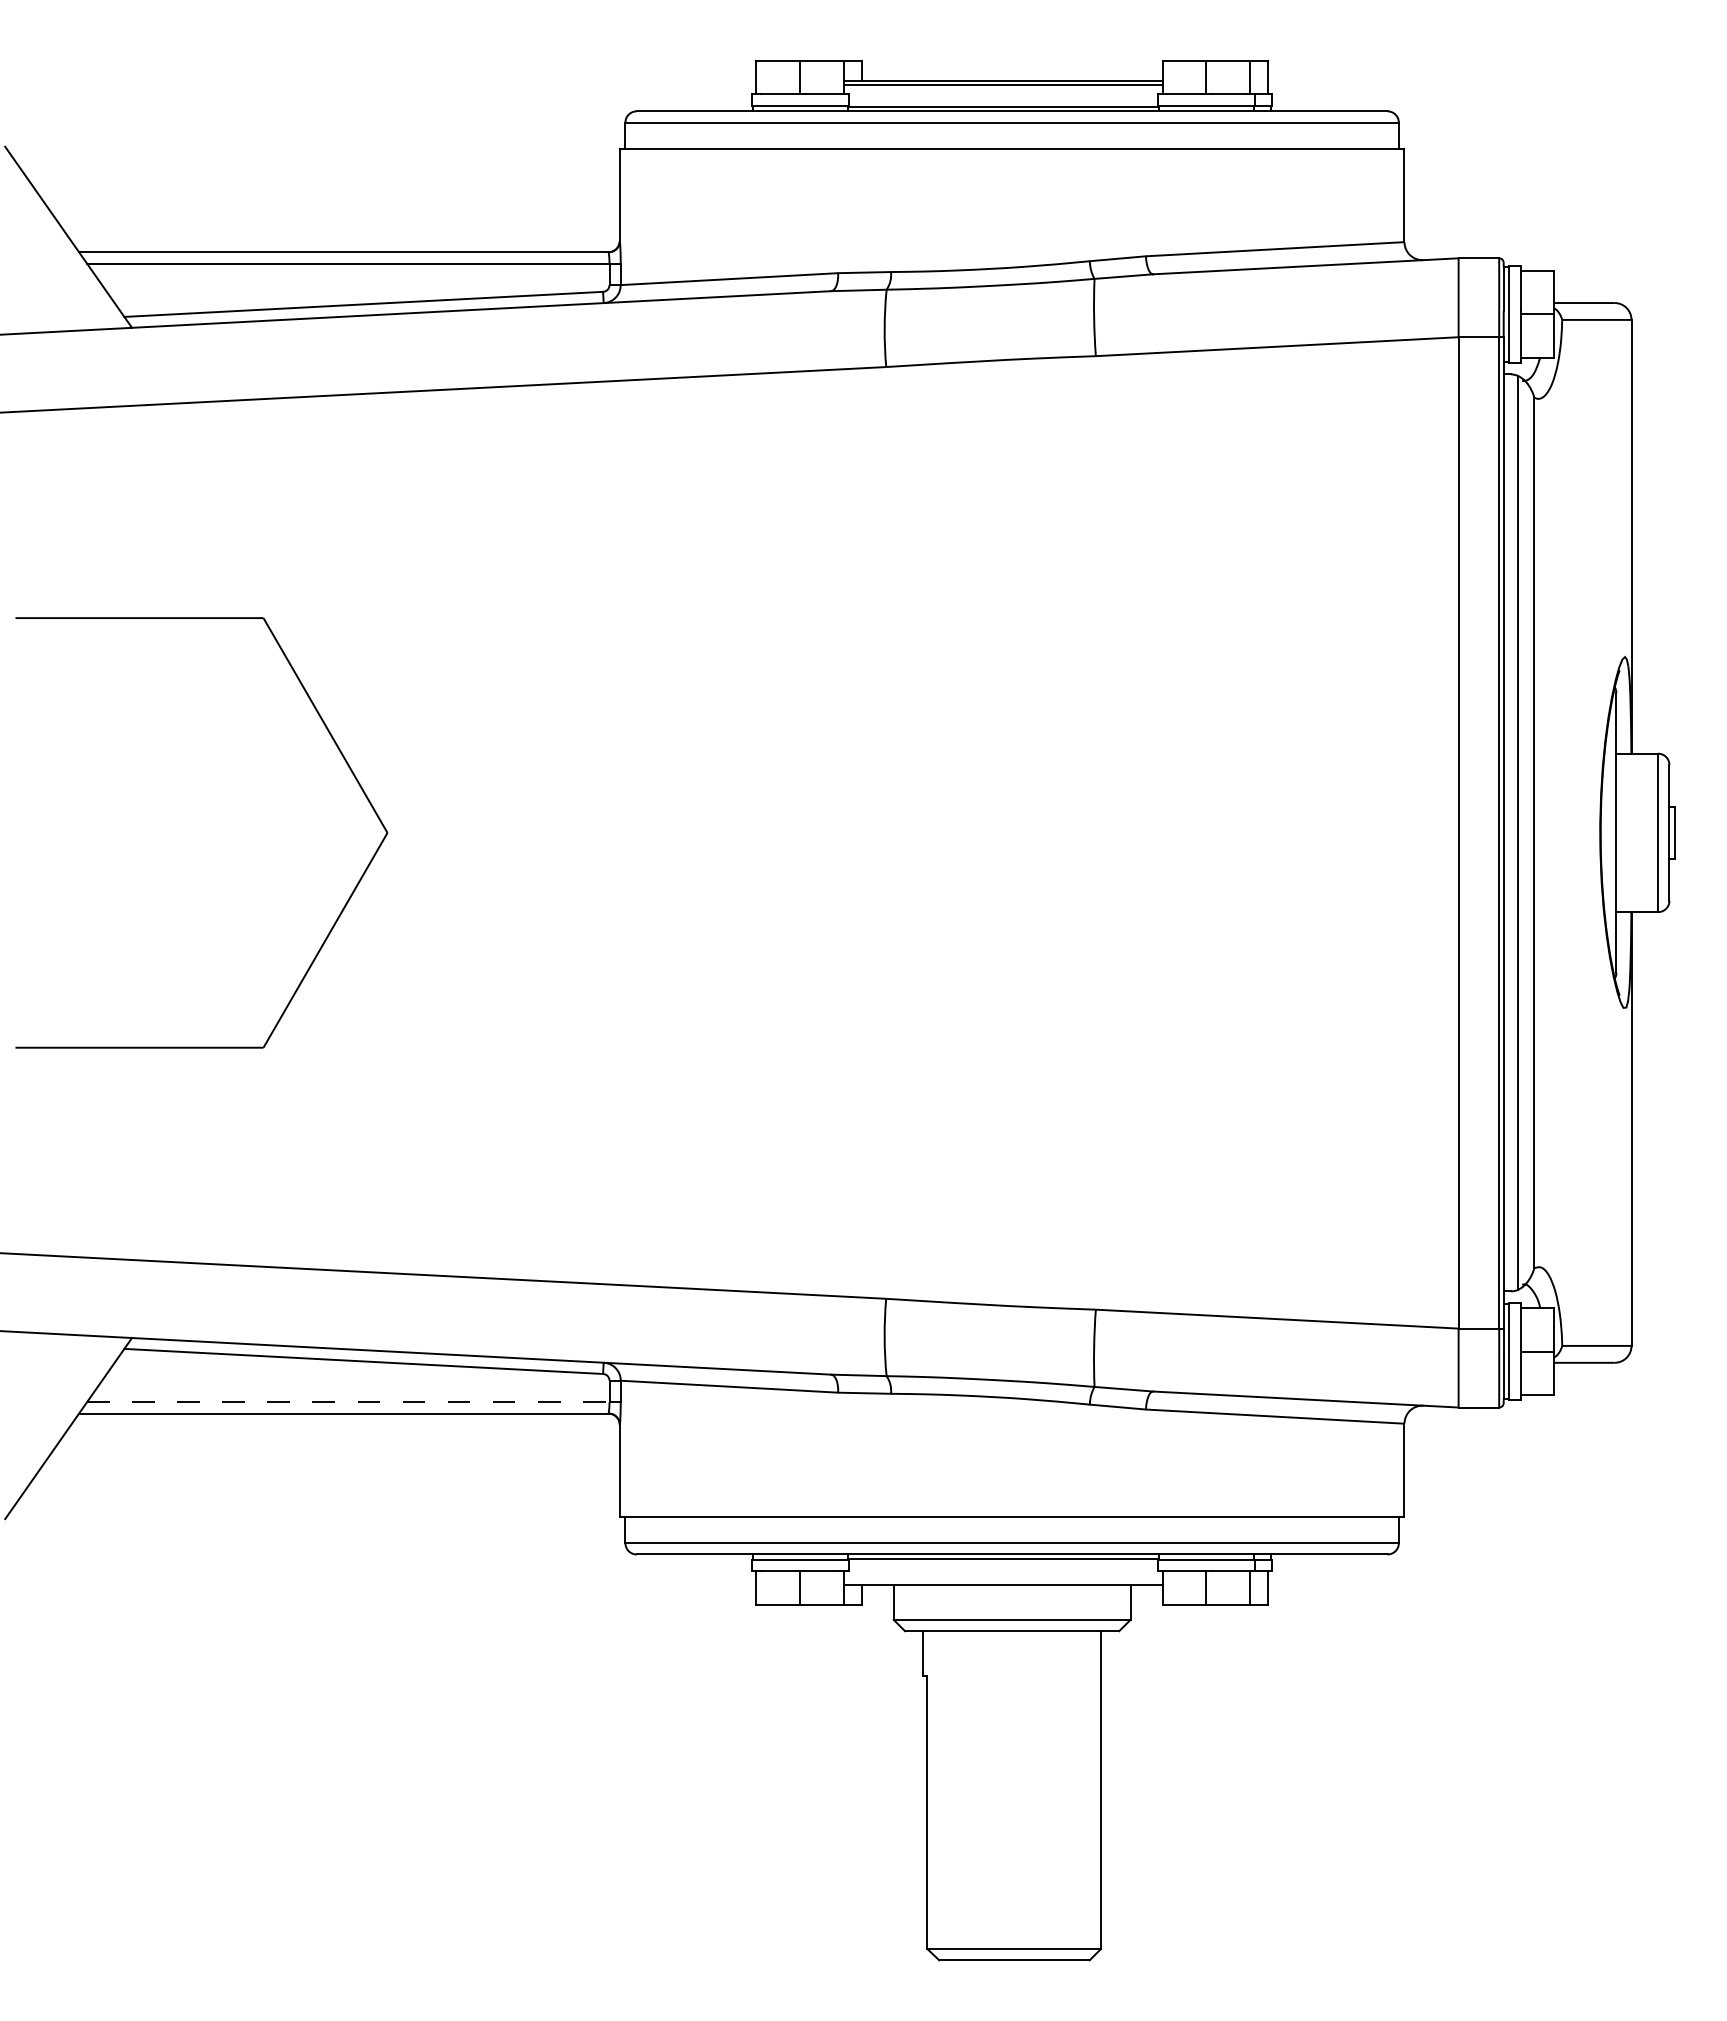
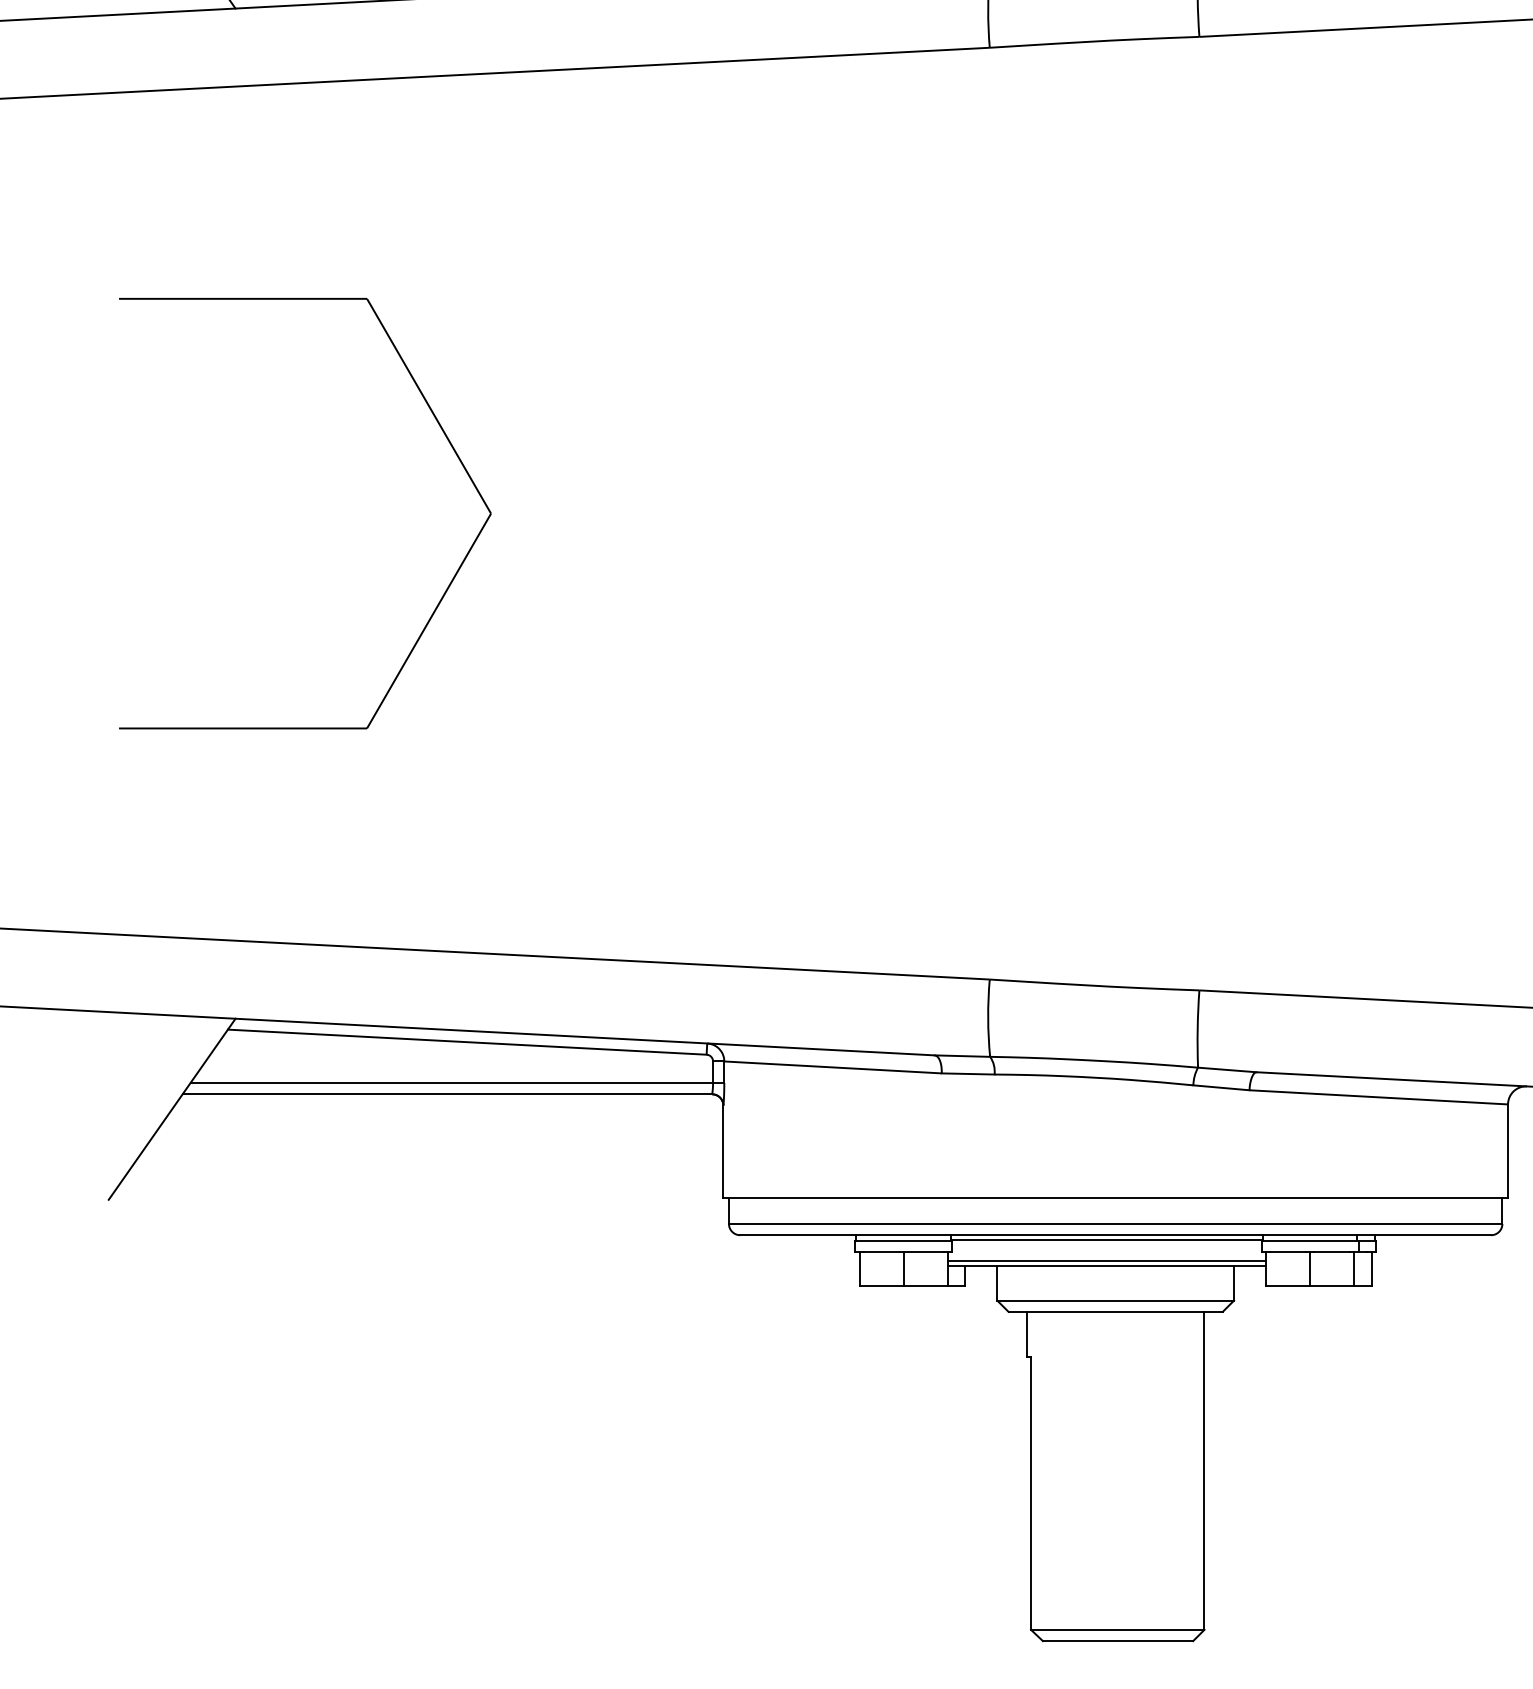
line: (348, 1402) -> (452, 1083), dashed -> solid
line: (1003, 1580) -> (1107, 1261), added

